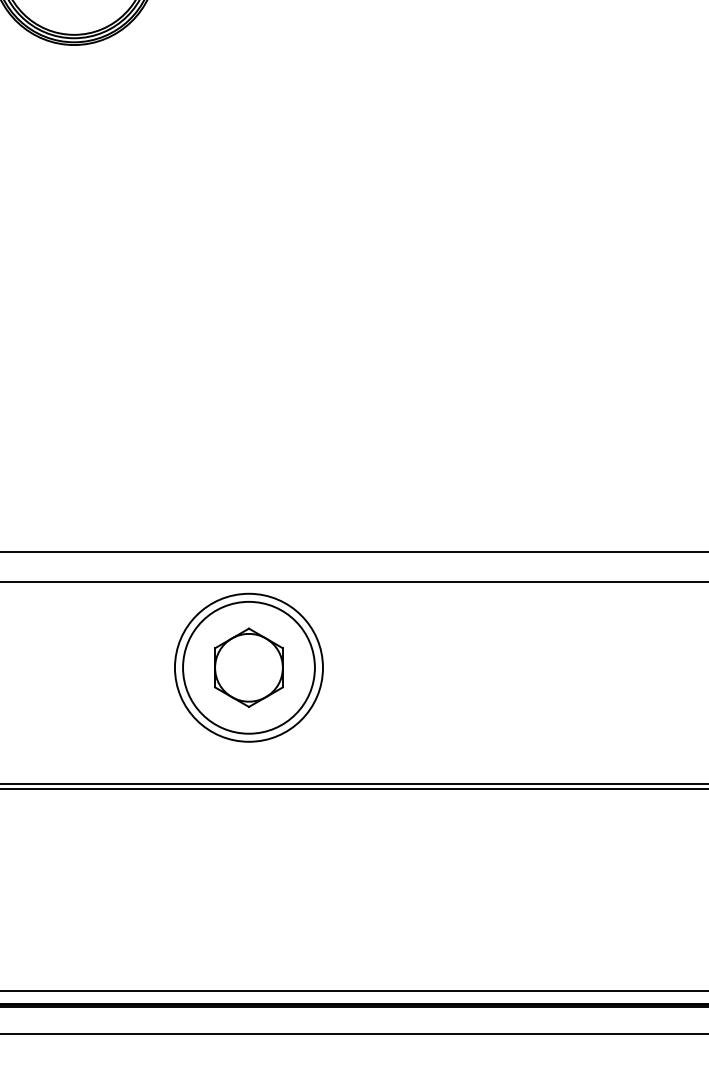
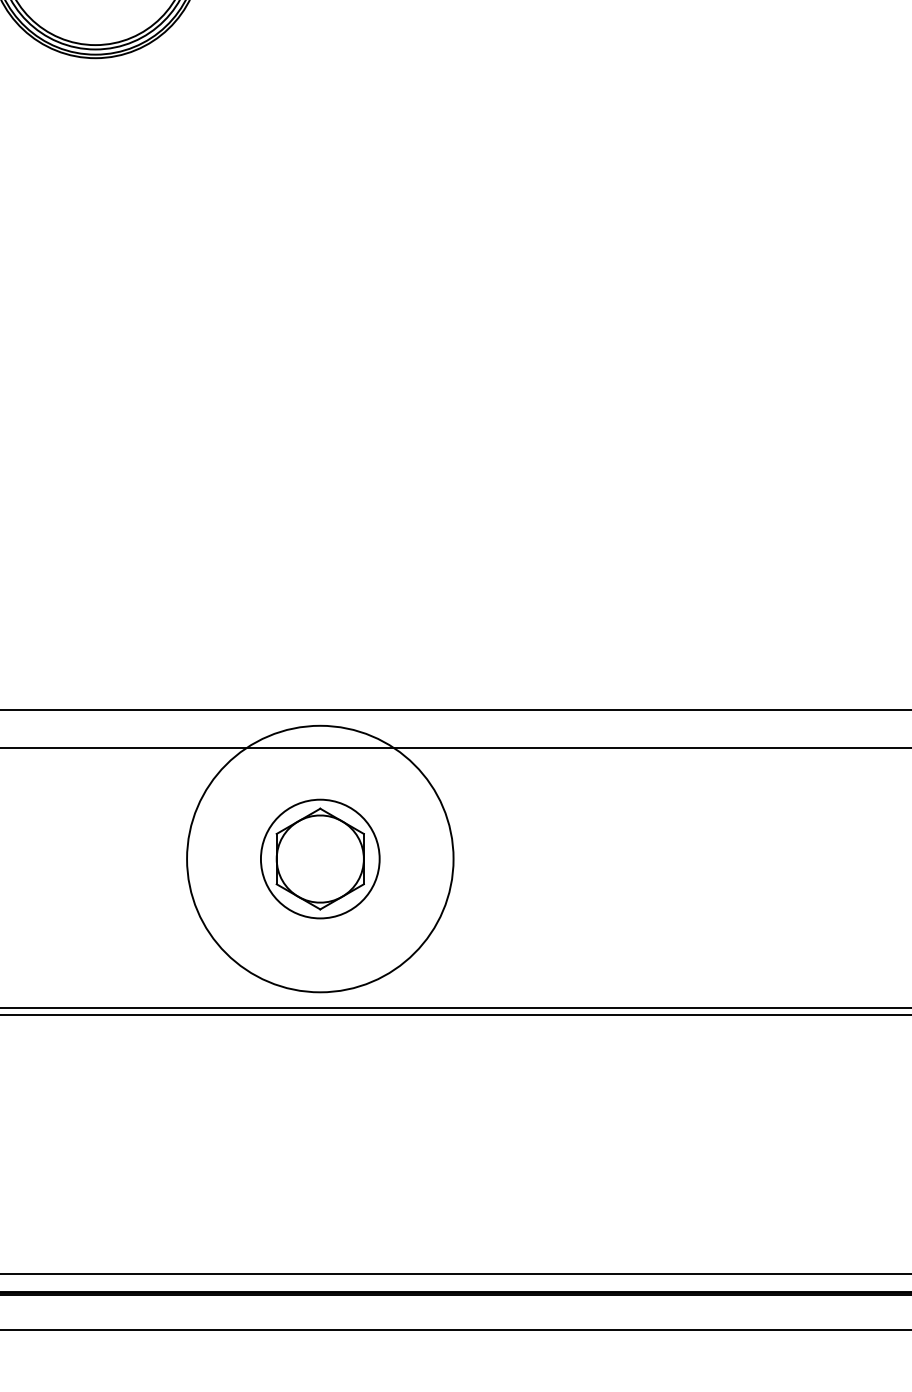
circle: (249, 667) -> (320, 858), size x0.7
circle: (249, 667) -> (320, 858), size x1.4

